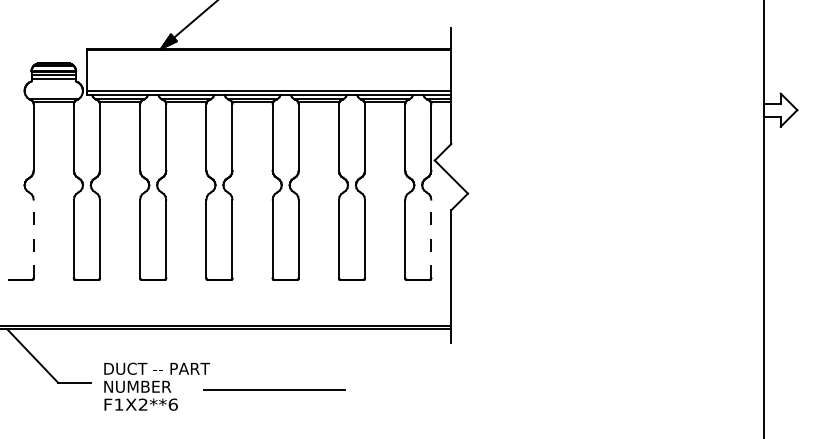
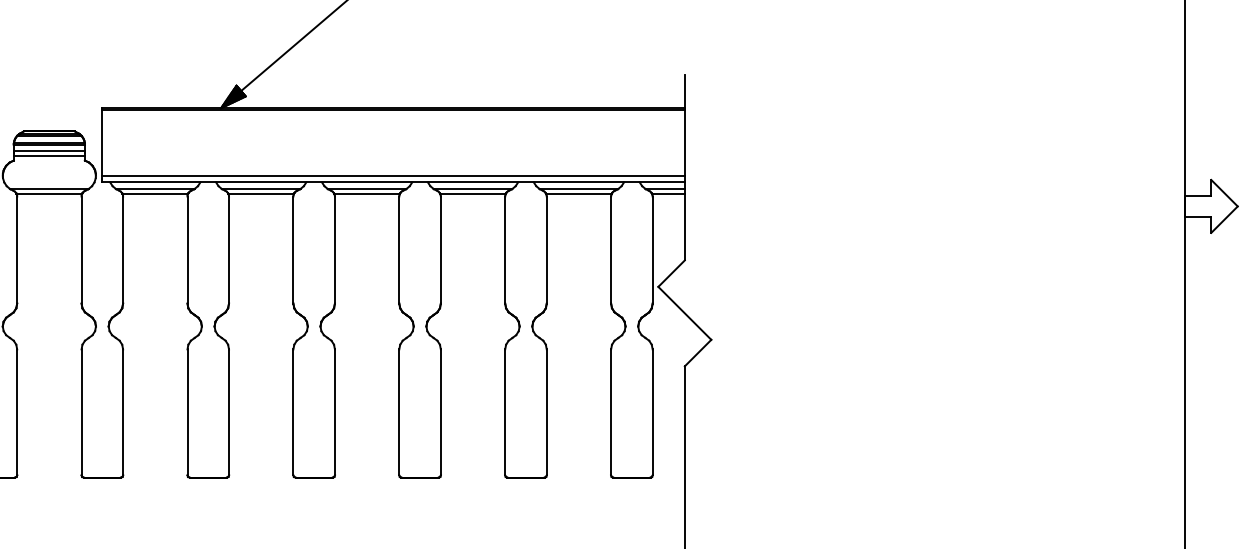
line: (33, 238) -> (16, 411), dashed -> solid
line: (431, 238) -> (653, 411), dashed -> solid

